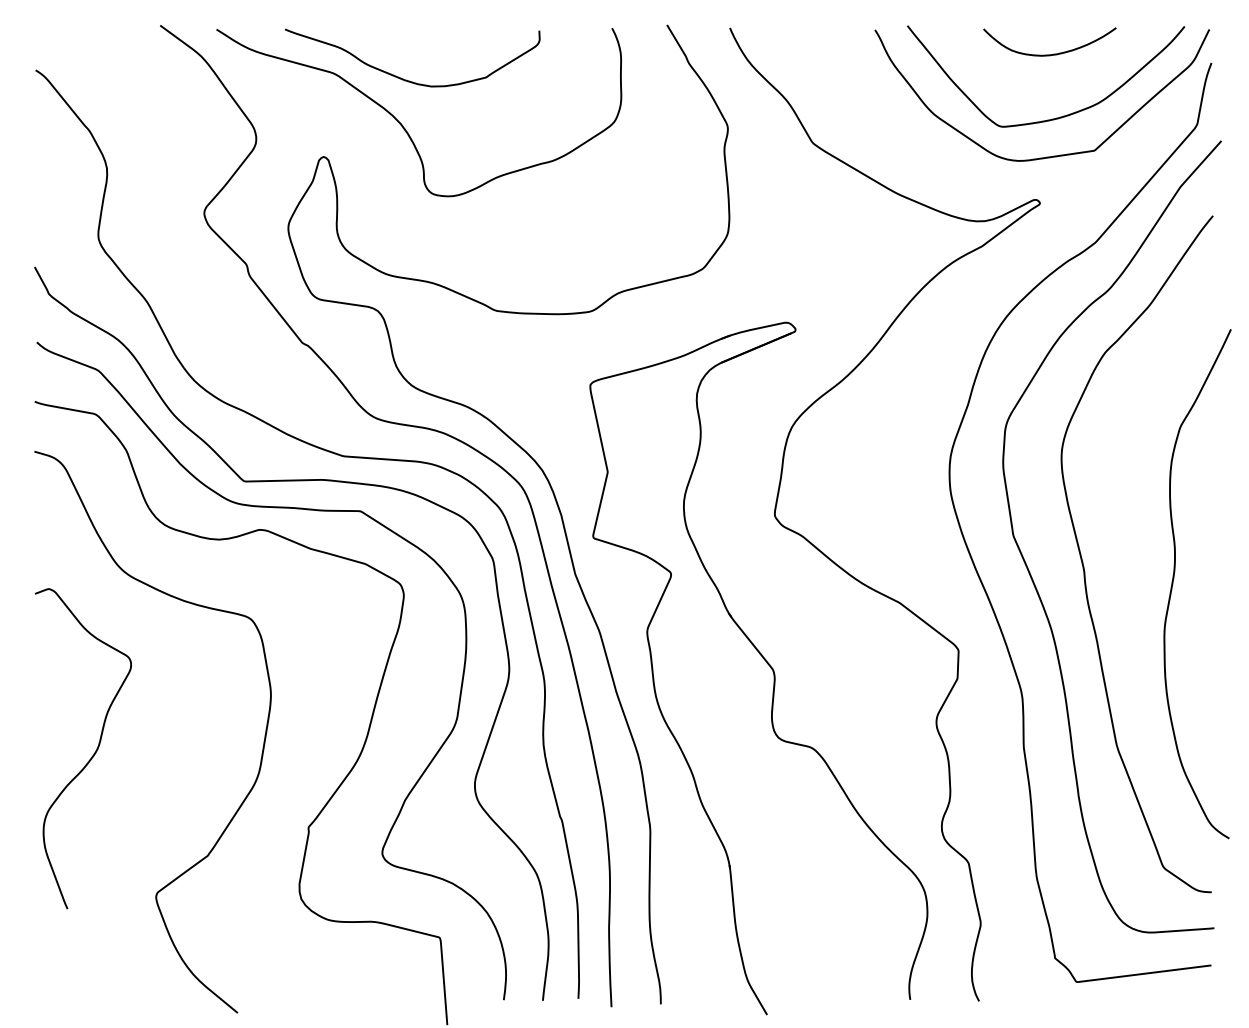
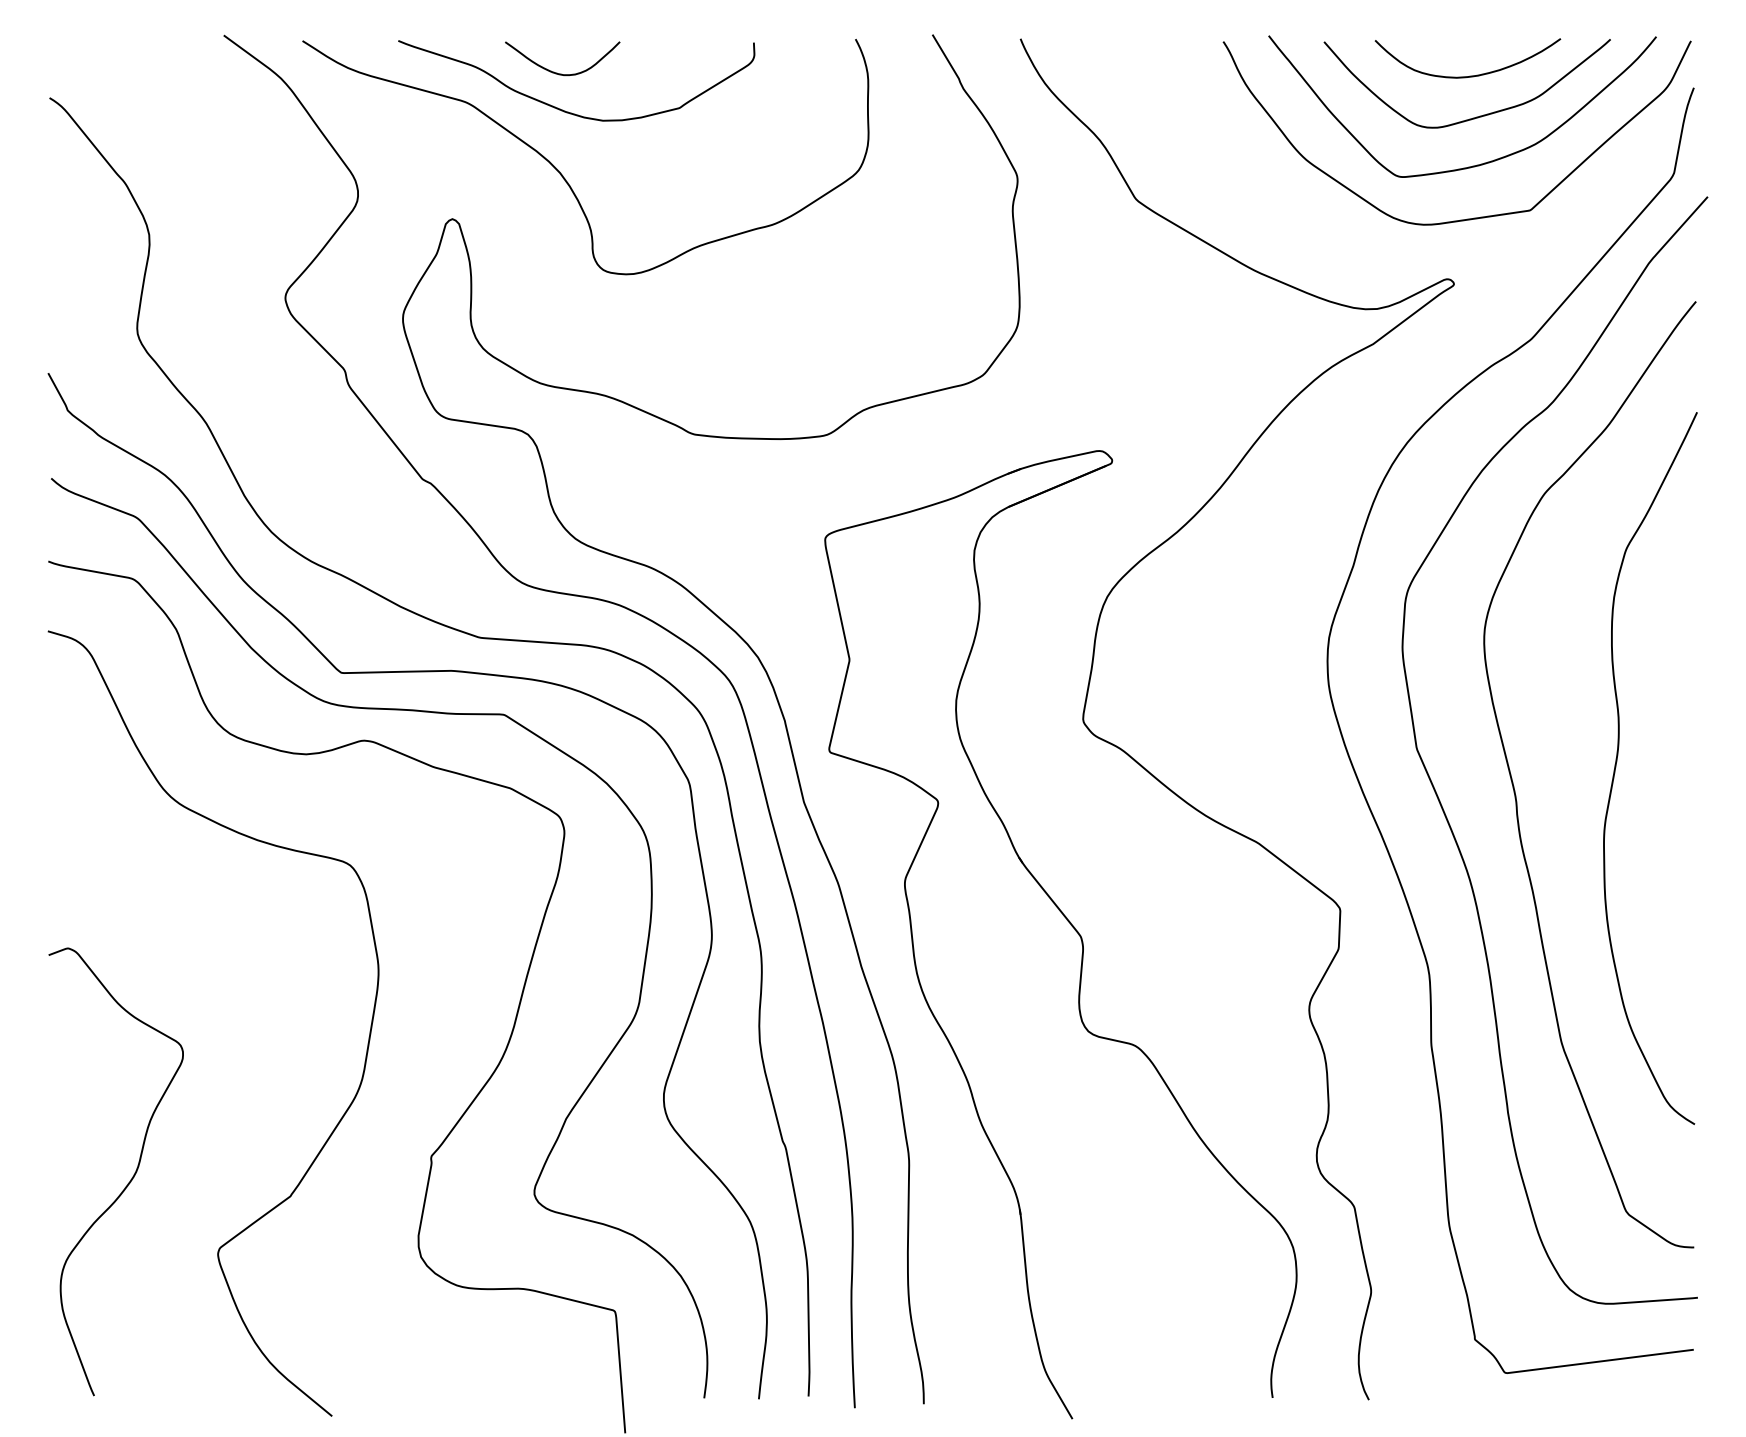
curve: (398, 52) -> (557, 72), added
curve: (1056, 83) -> (1476, 116), added
curve: (1174, 579) -> (1617, 761), moved
curve: (91, 757) -> (127, 1183), moved

